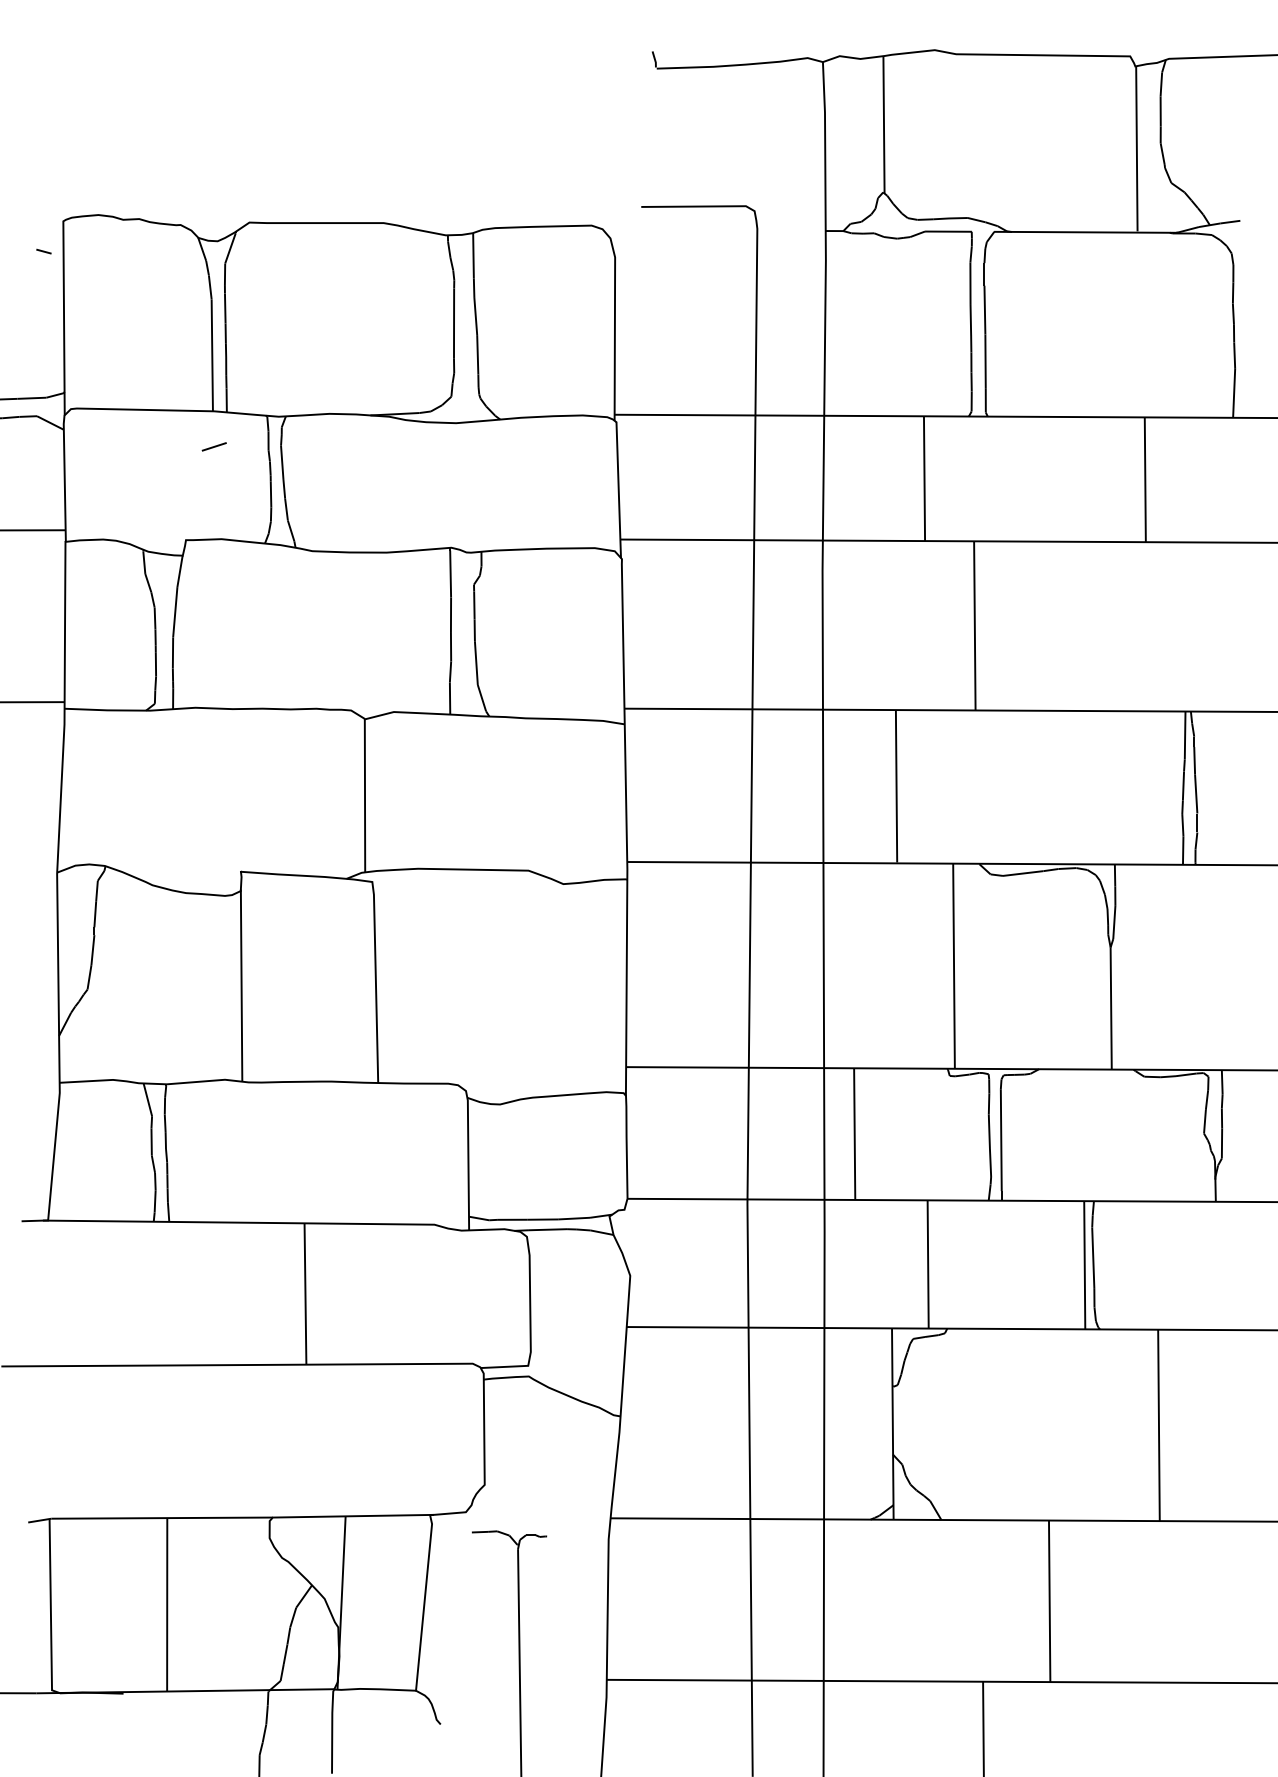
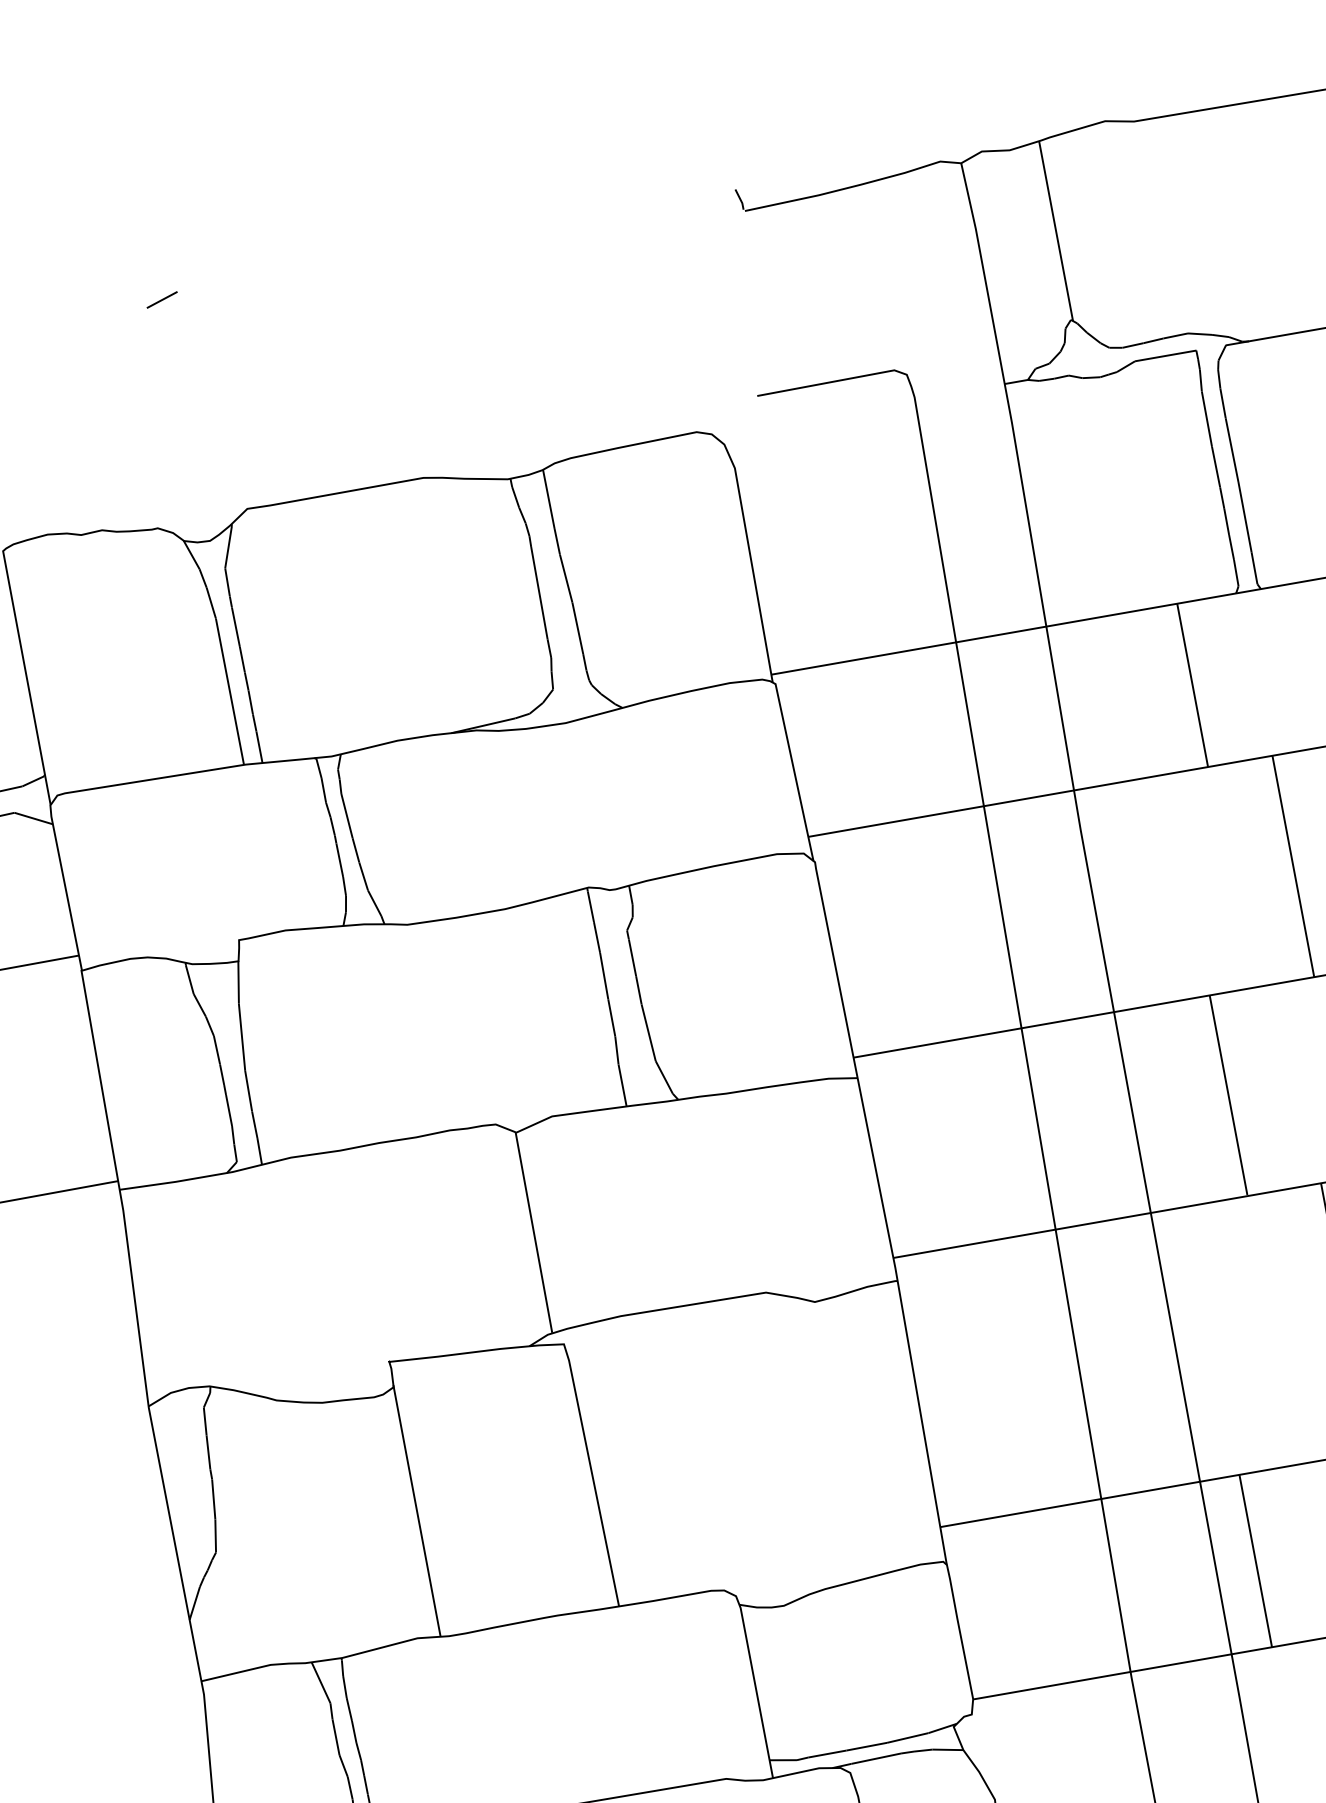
line: (213, 446) -> (161, 299), moved

